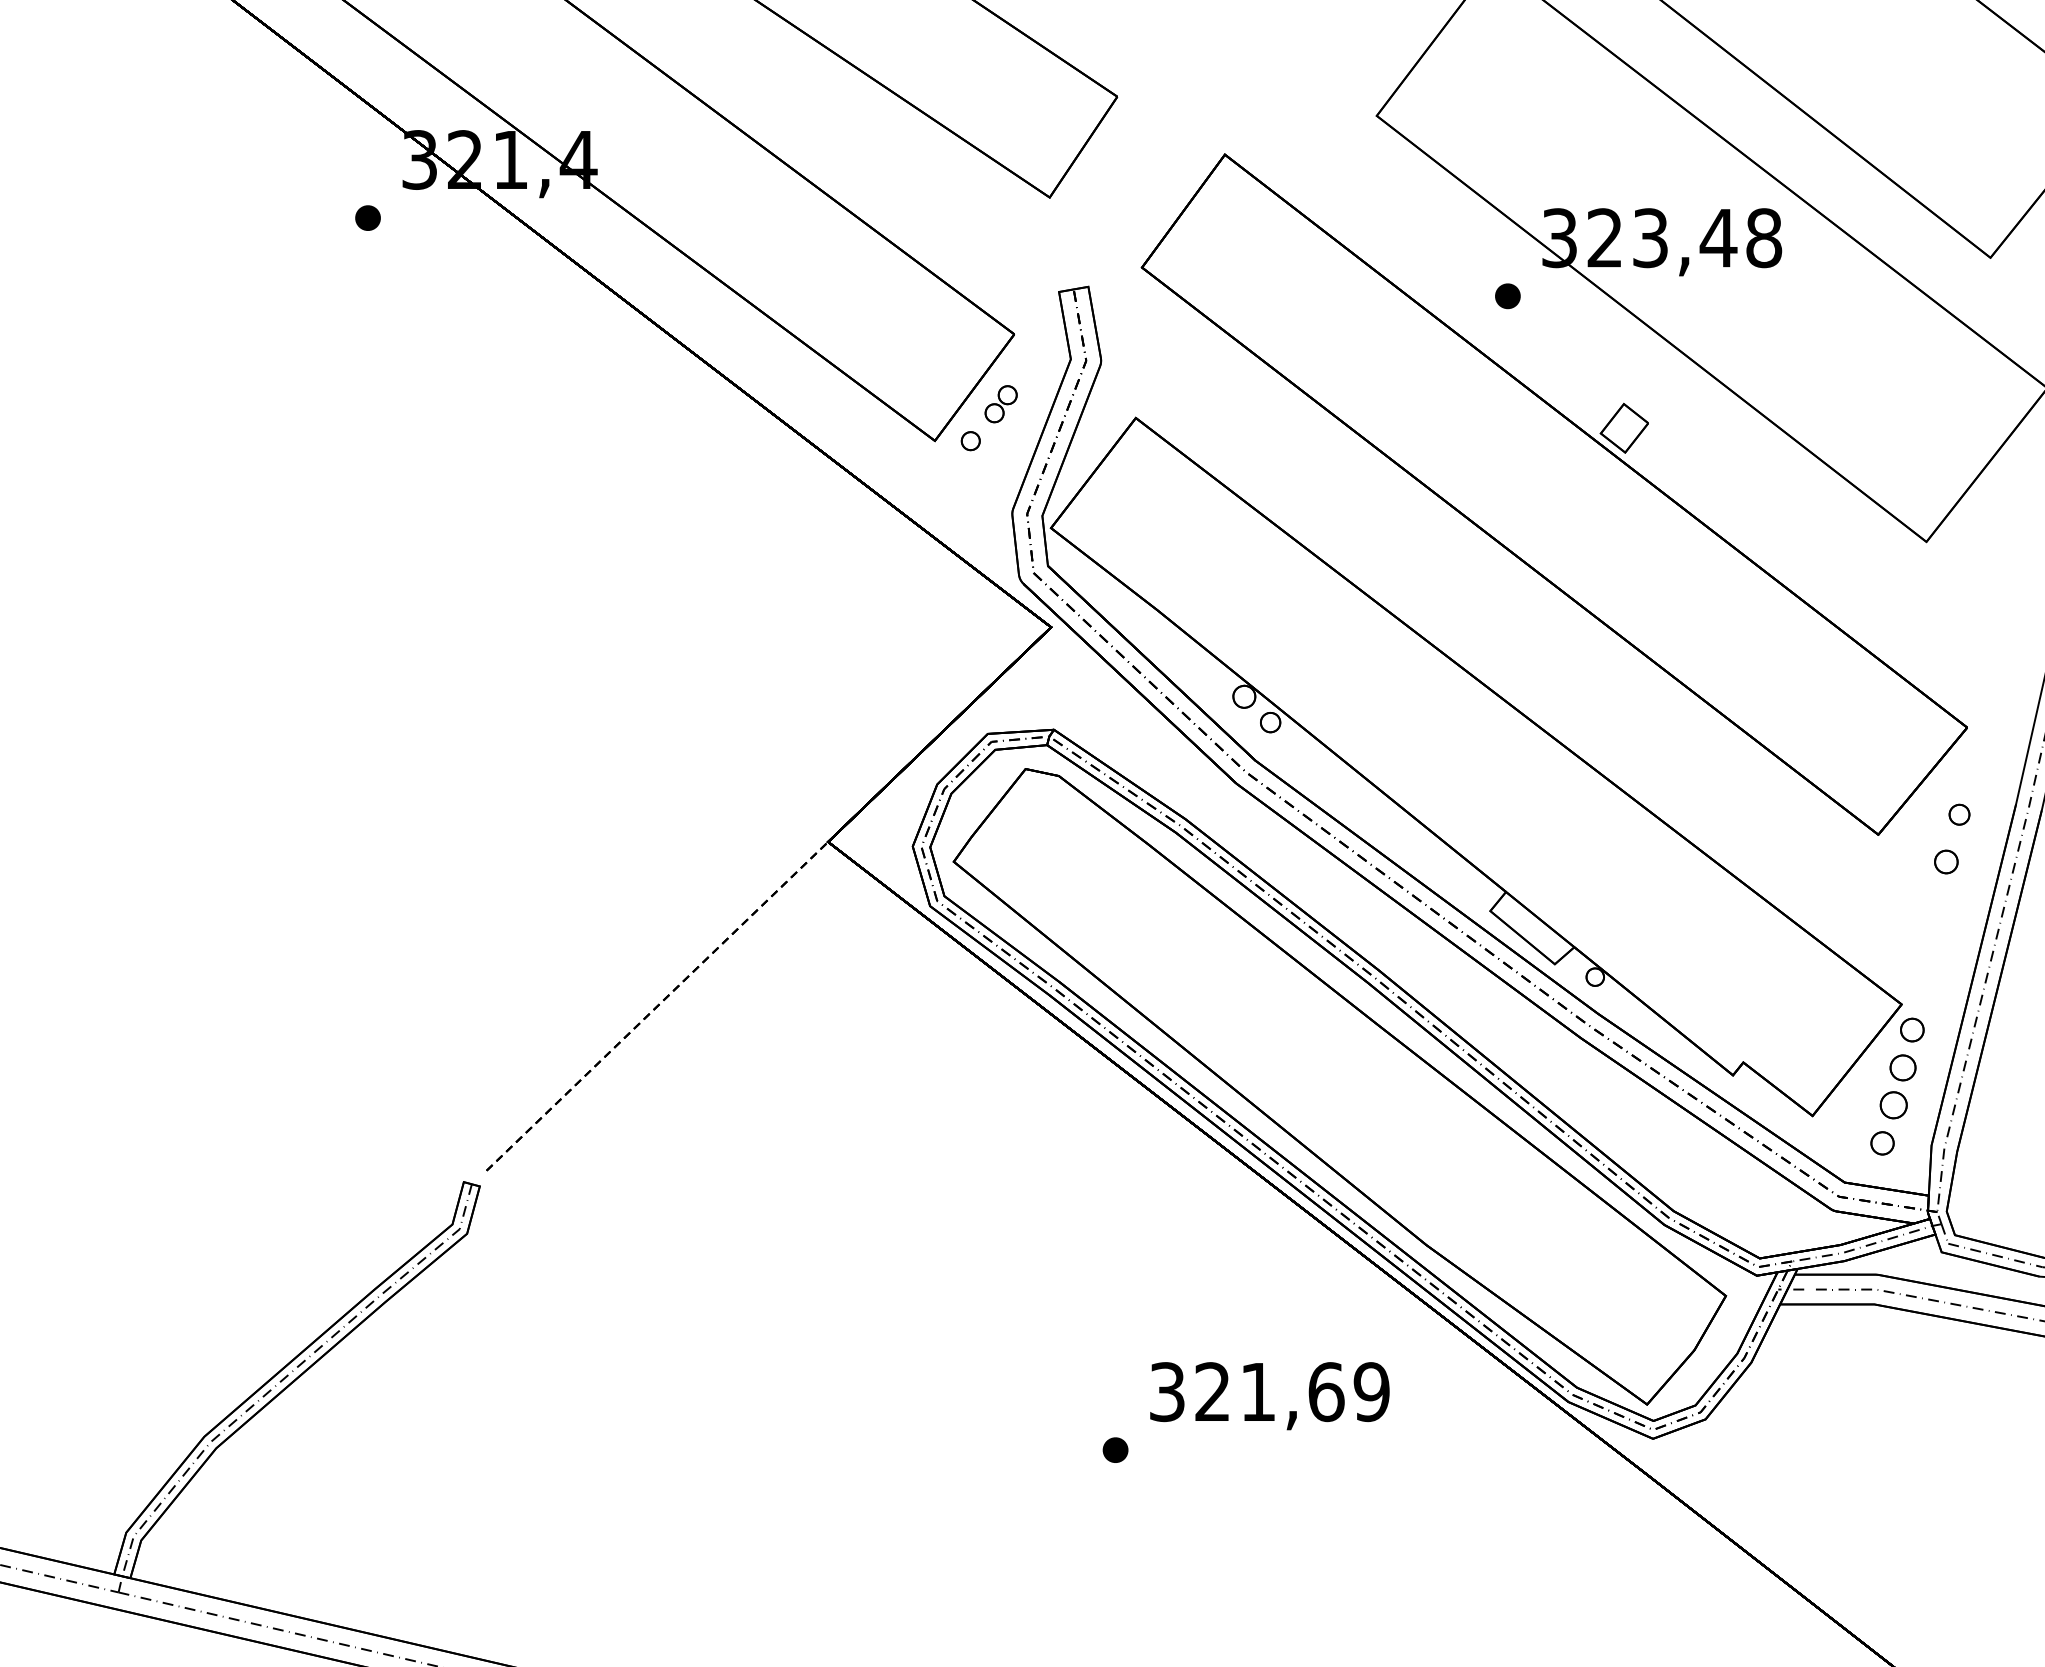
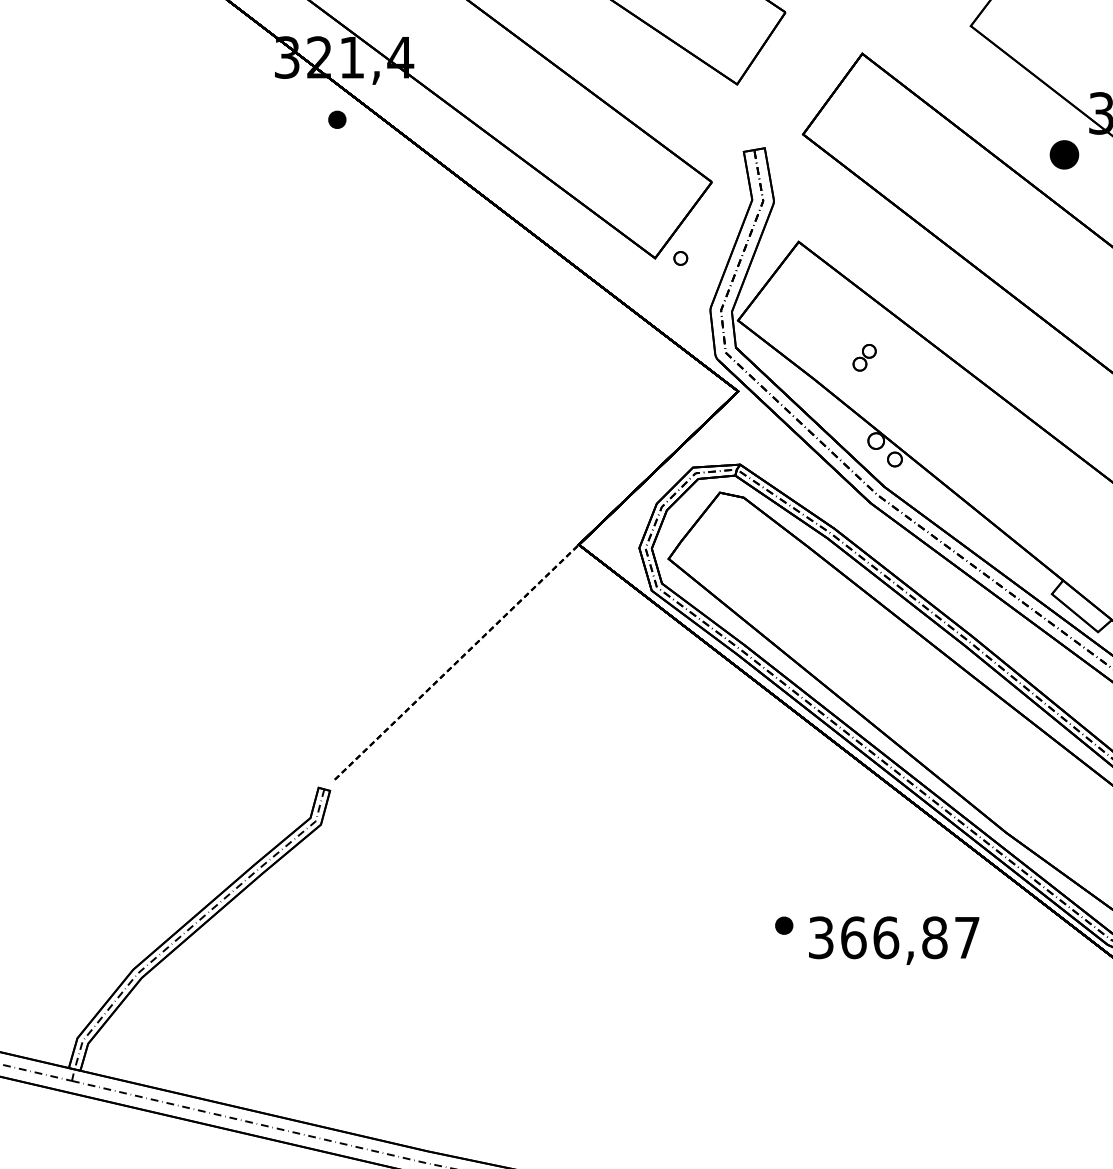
part: (367, 217) -> (336, 119), moved
part: (1507, 296) -> (1064, 155), size x1.6
part: (1000, 404) -> (864, 358), moved
text: (1292, 1392) -> (910, 938), 321,69 -> 366,87
part: (1115, 1449) -> (784, 925), moved

